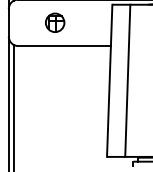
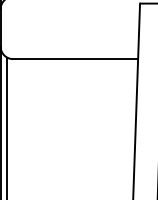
part: (55, 22) -> (63, 27), removed

